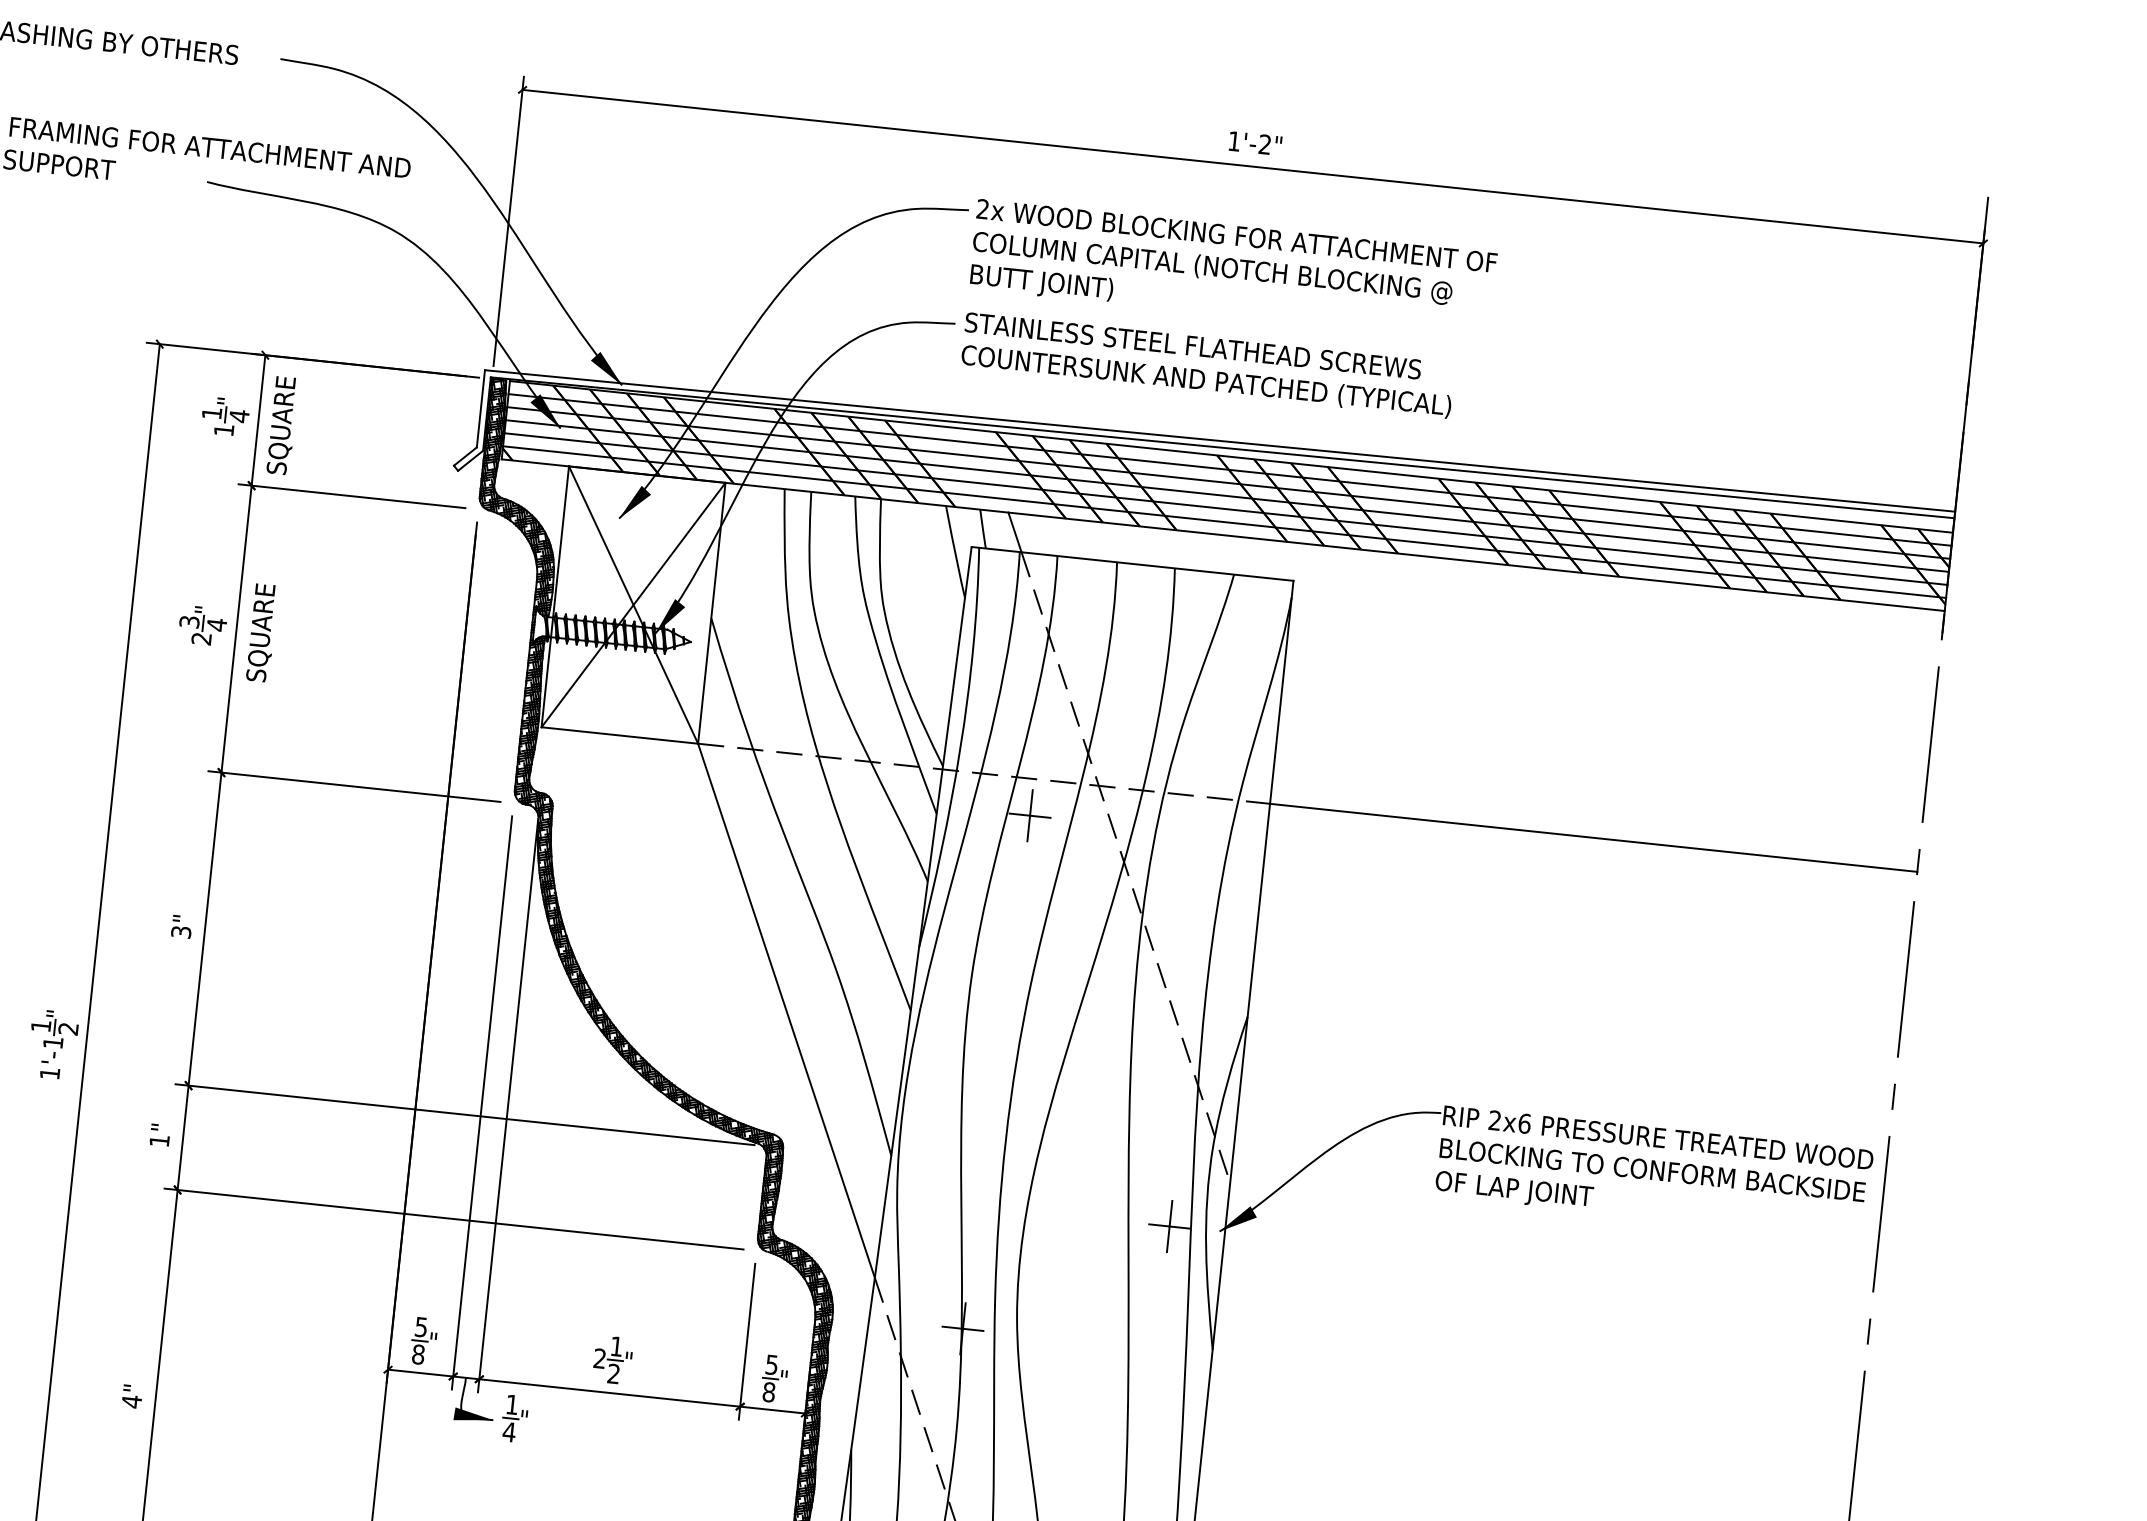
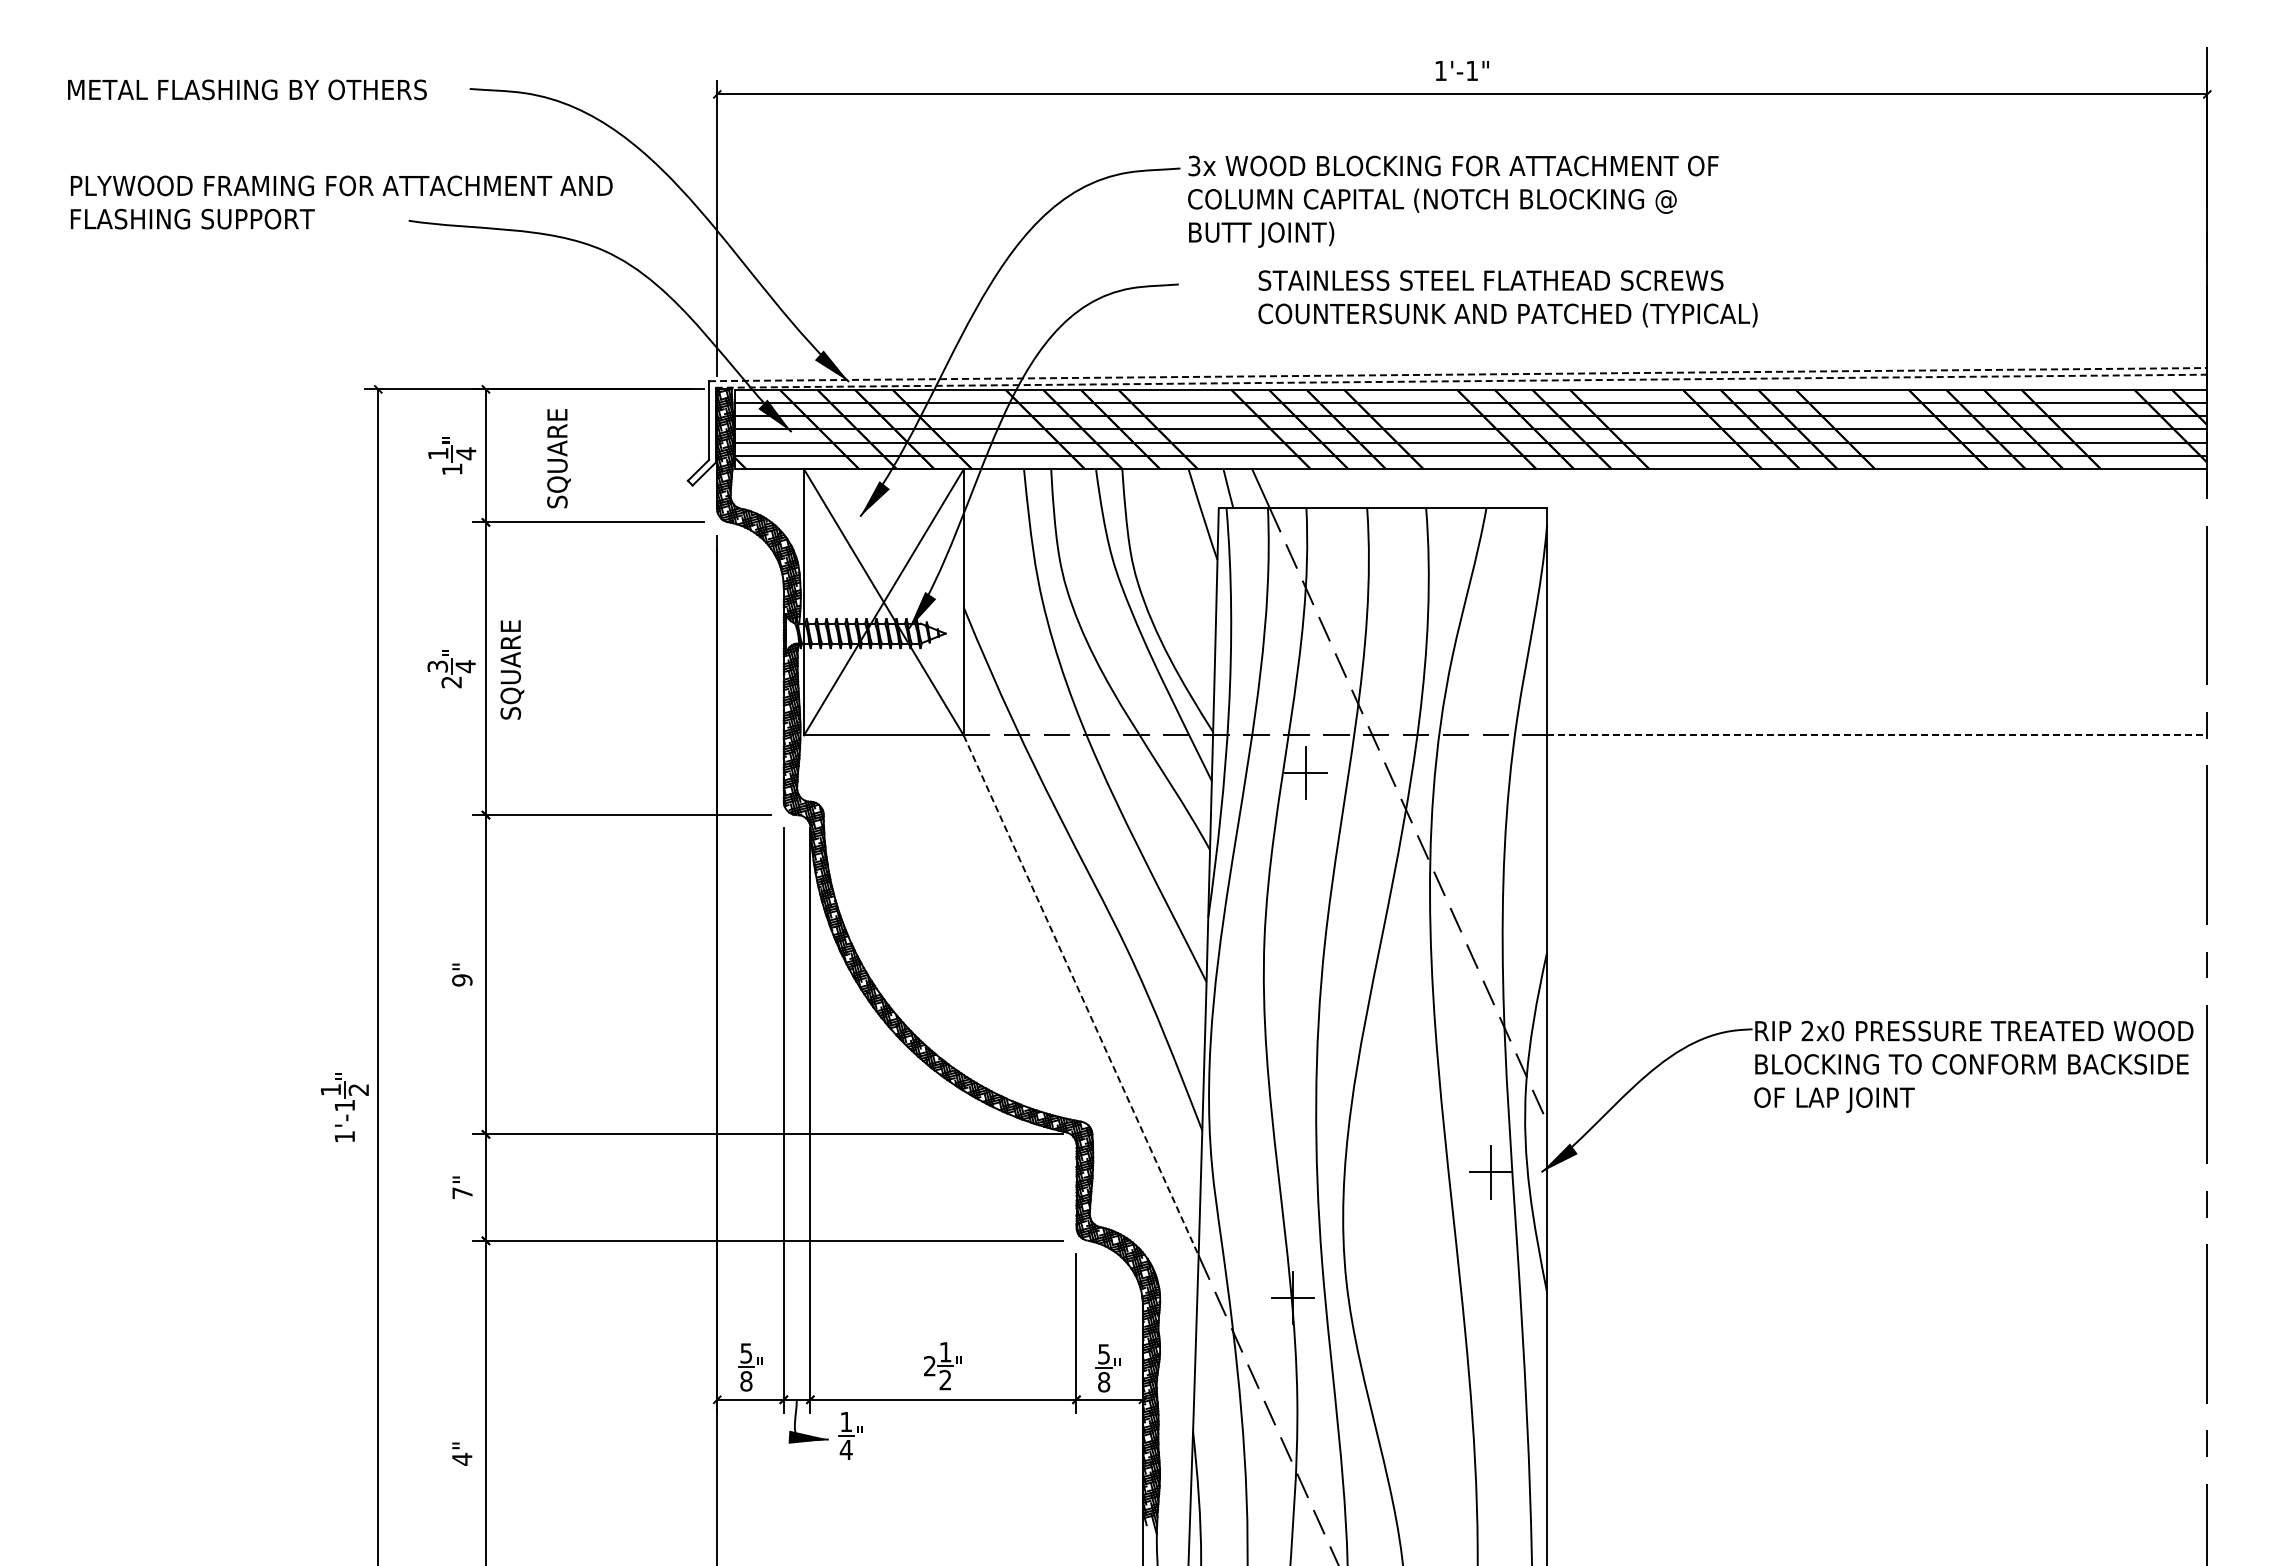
text: (1264, 144) -> (1471, 70), 1'-2" -> 1'-1"
text: (982, 209) -> (1194, 166), 2x -> 3x
text: (1207, 365) -> (1507, 298), moved
text: (282, 425) -> (558, 458), moved
line: (1220, 440) -> (1458, 374), solid -> dashed
line: (1222, 448) -> (1461, 381), solid -> dashed
line: (1593, 837) -> (1877, 735), solid -> dashed
text: (181, 932) -> (462, 980), 3" -> 9"
line: (786, 1010) -> (1081, 995), solid -> dashed
text: (1524, 1123) -> (1837, 1030), 2x6 -> 2x0
text: (159, 1140) -> (462, 1192), 1" -> 7"

